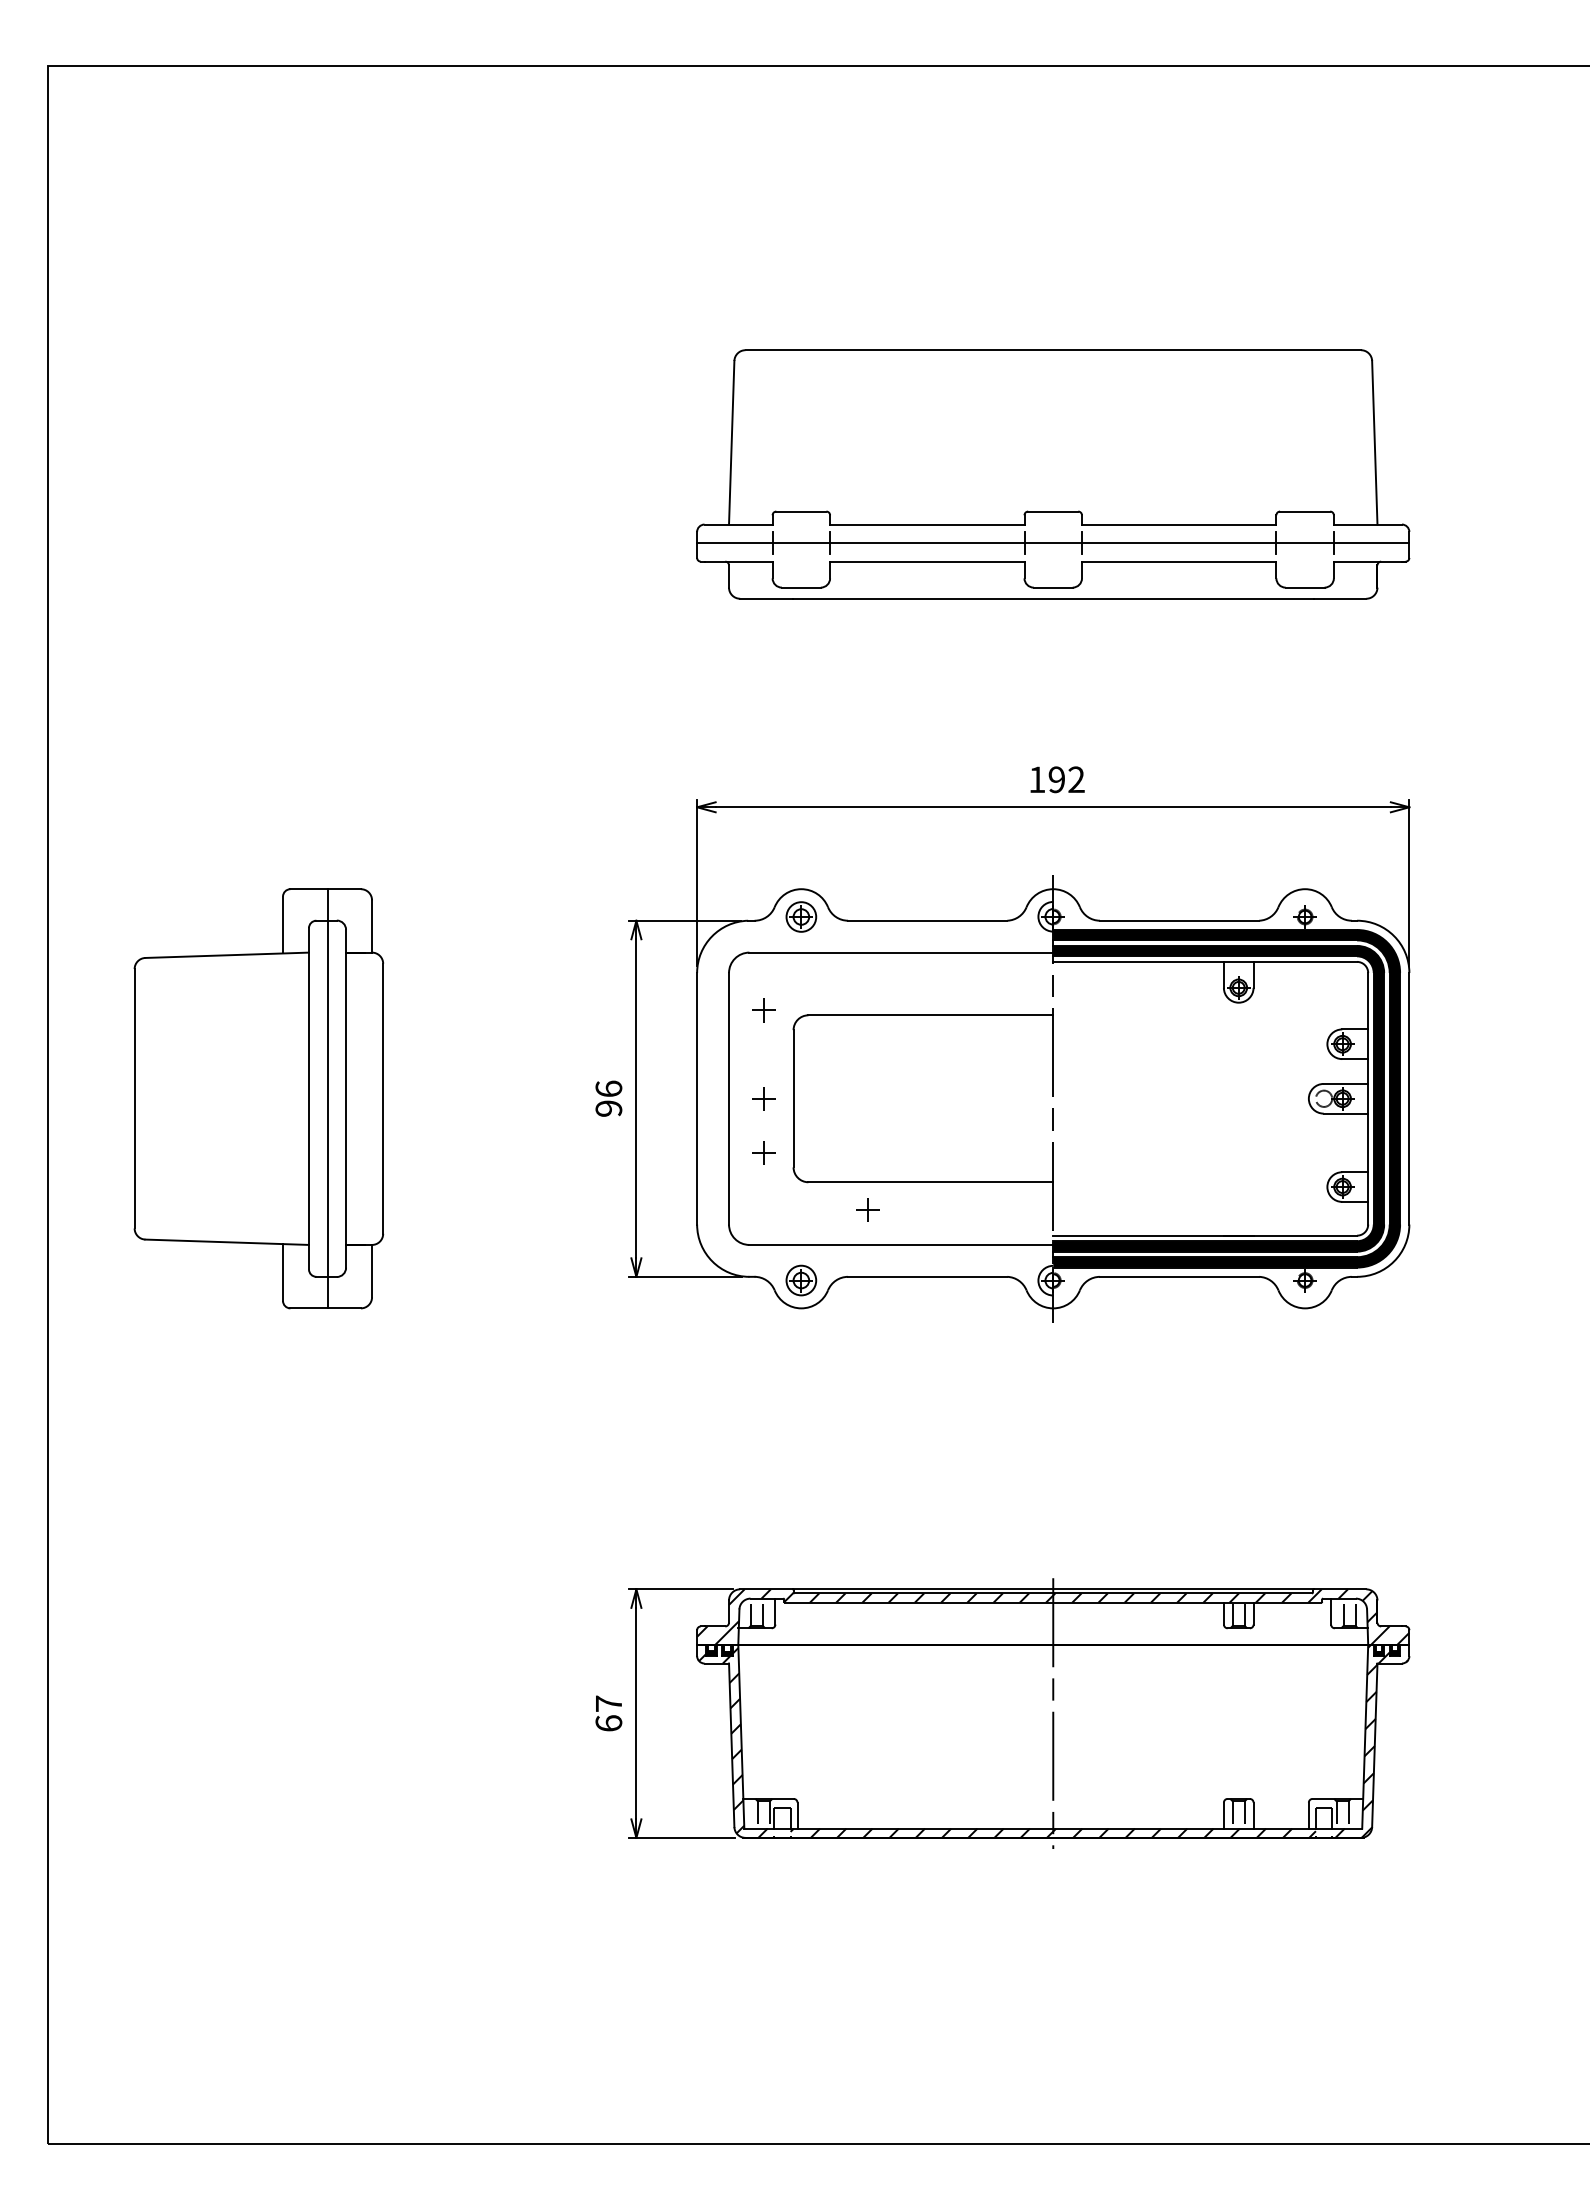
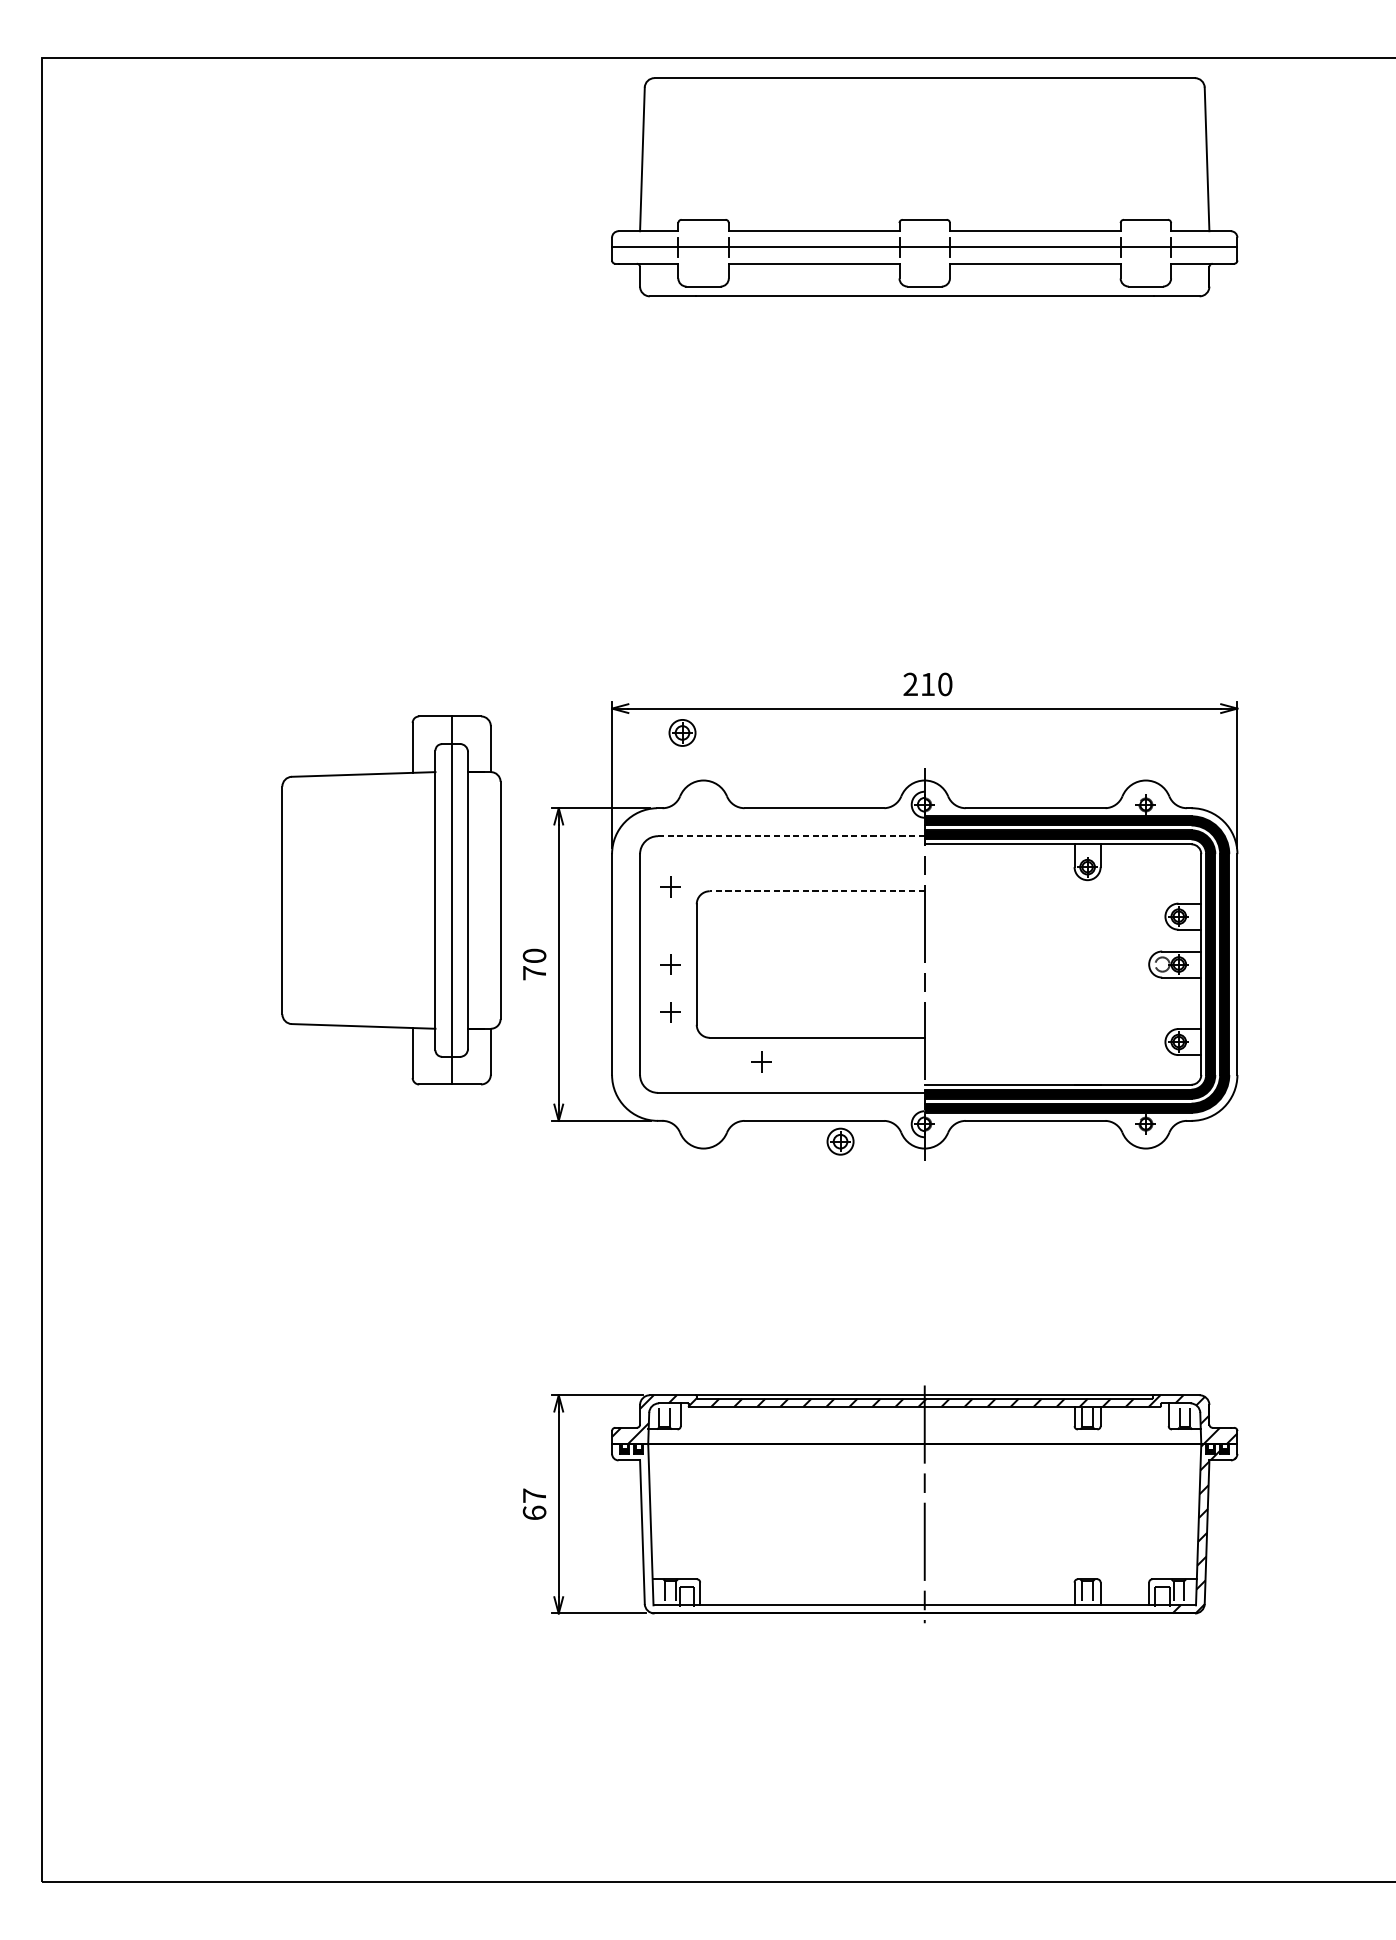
part: (1053, 474) -> (924, 187), moved
text: (1056, 779) -> (927, 684), 192 -> 210
part: (801, 916) -> (682, 732), moved
line: (901, 952) -> (791, 836), solid -> dashed
line: (930, 1015) -> (816, 891), solid -> dashed
part: (258, 1098) -> (391, 900), moved
text: (608, 1098) -> (534, 964), 96 -> 70
part: (801, 1280) -> (840, 1141), moved
hatch: (733, 1742) -> (644, 1529), removed
hatch: (1052, 1832) -> (924, 1608), removed

